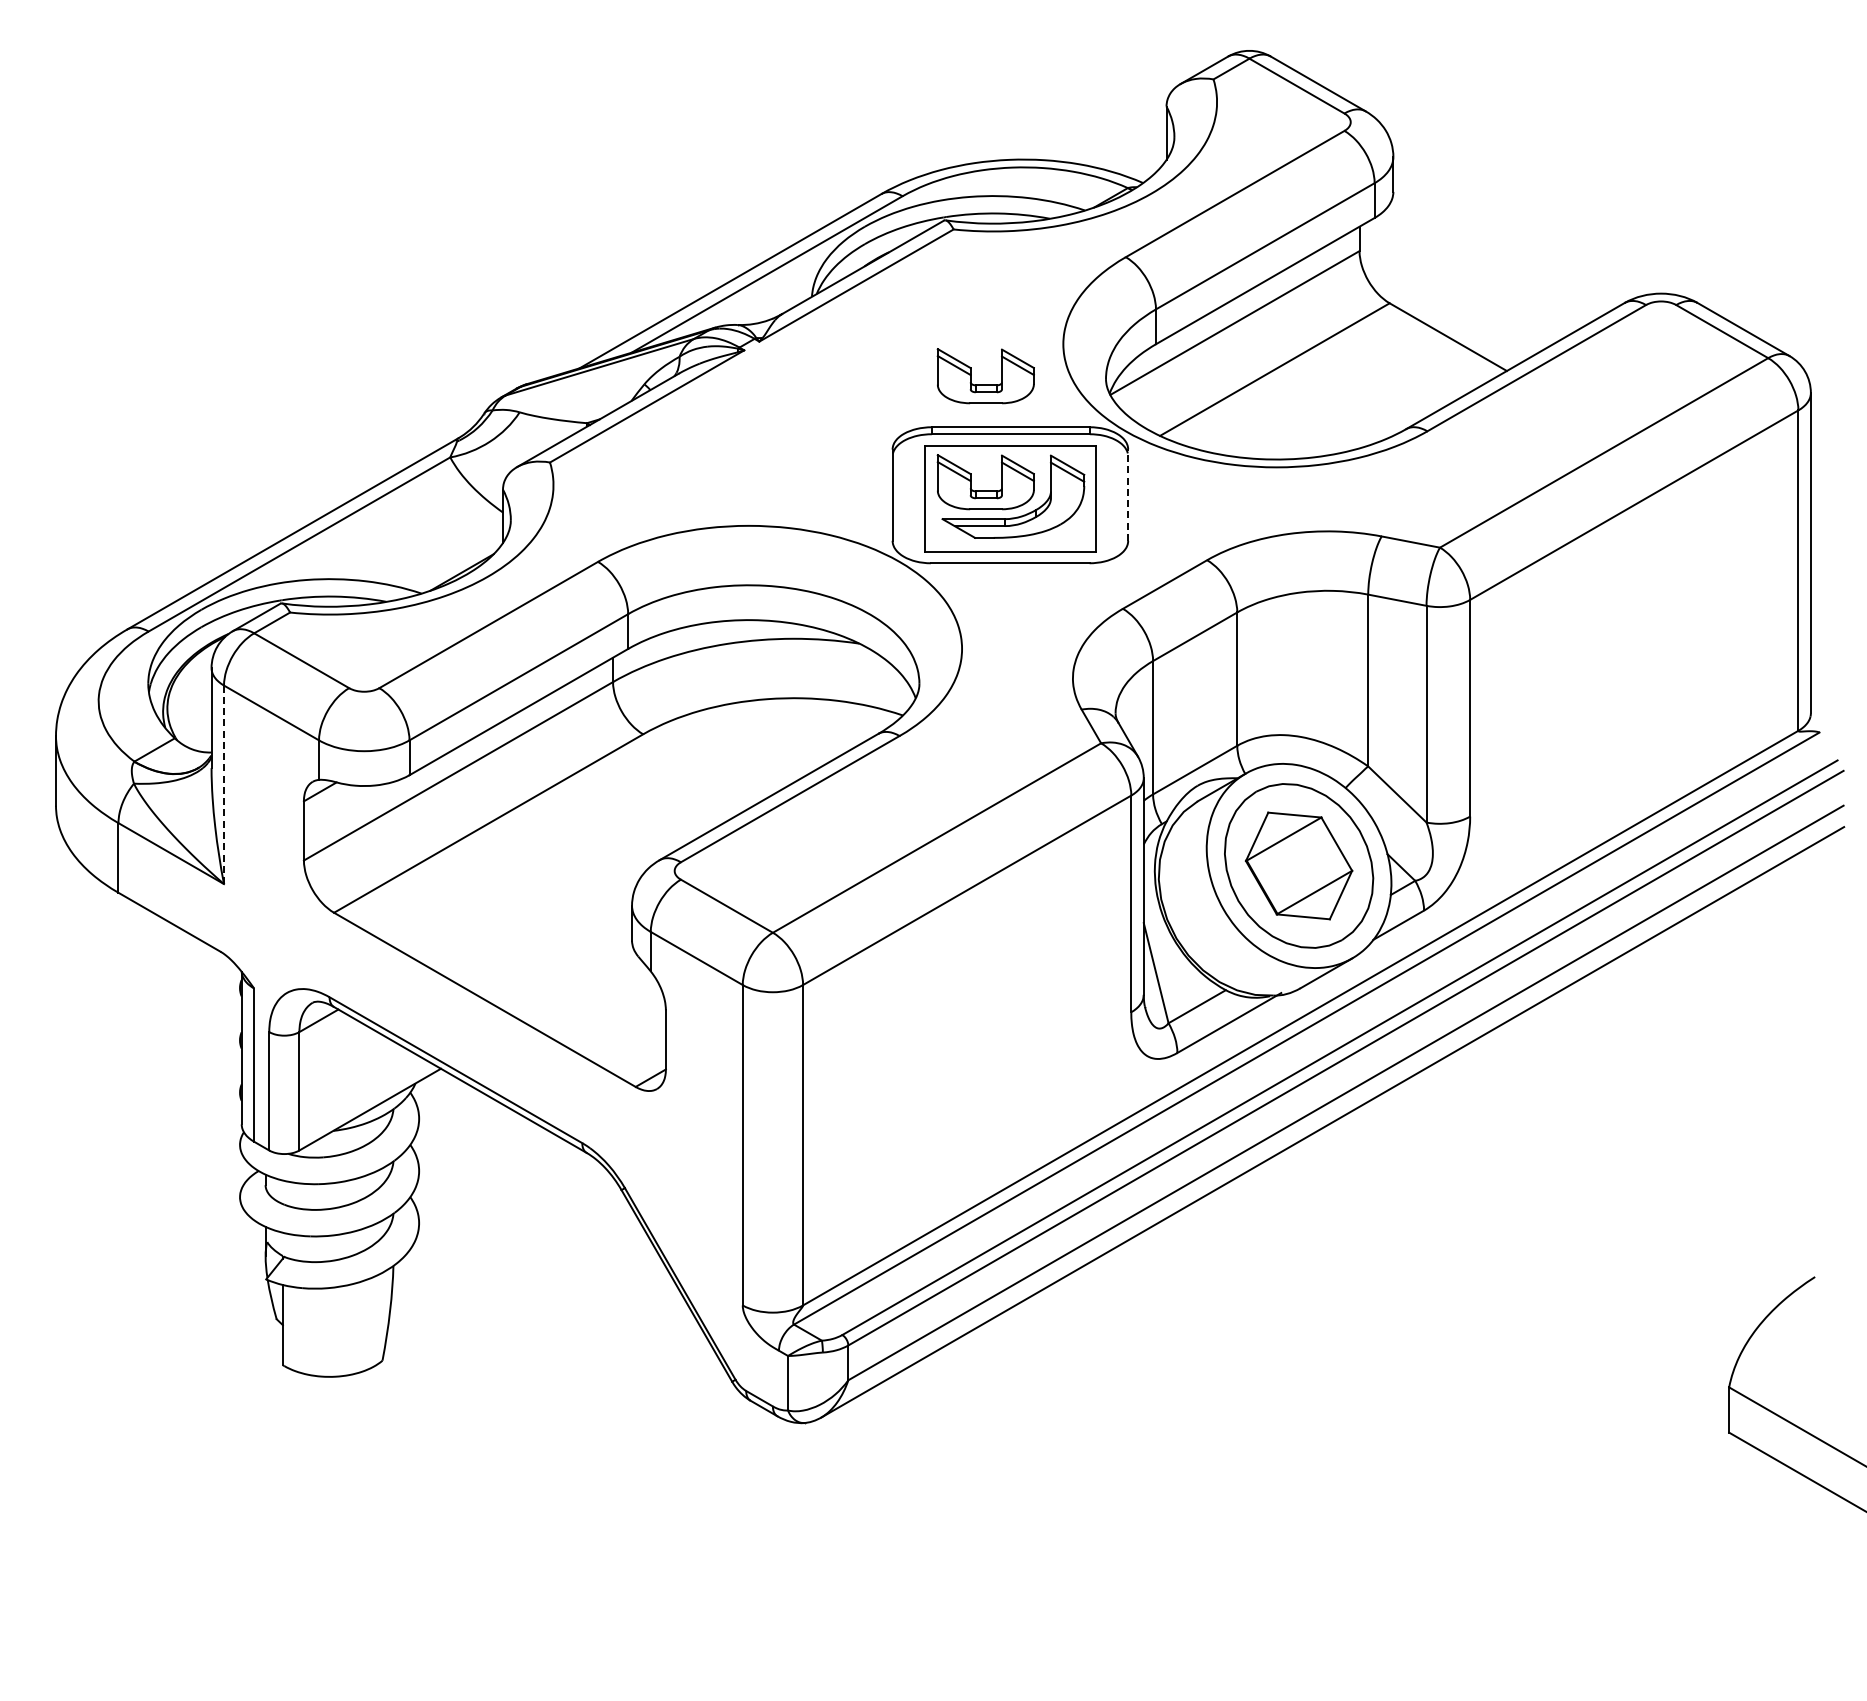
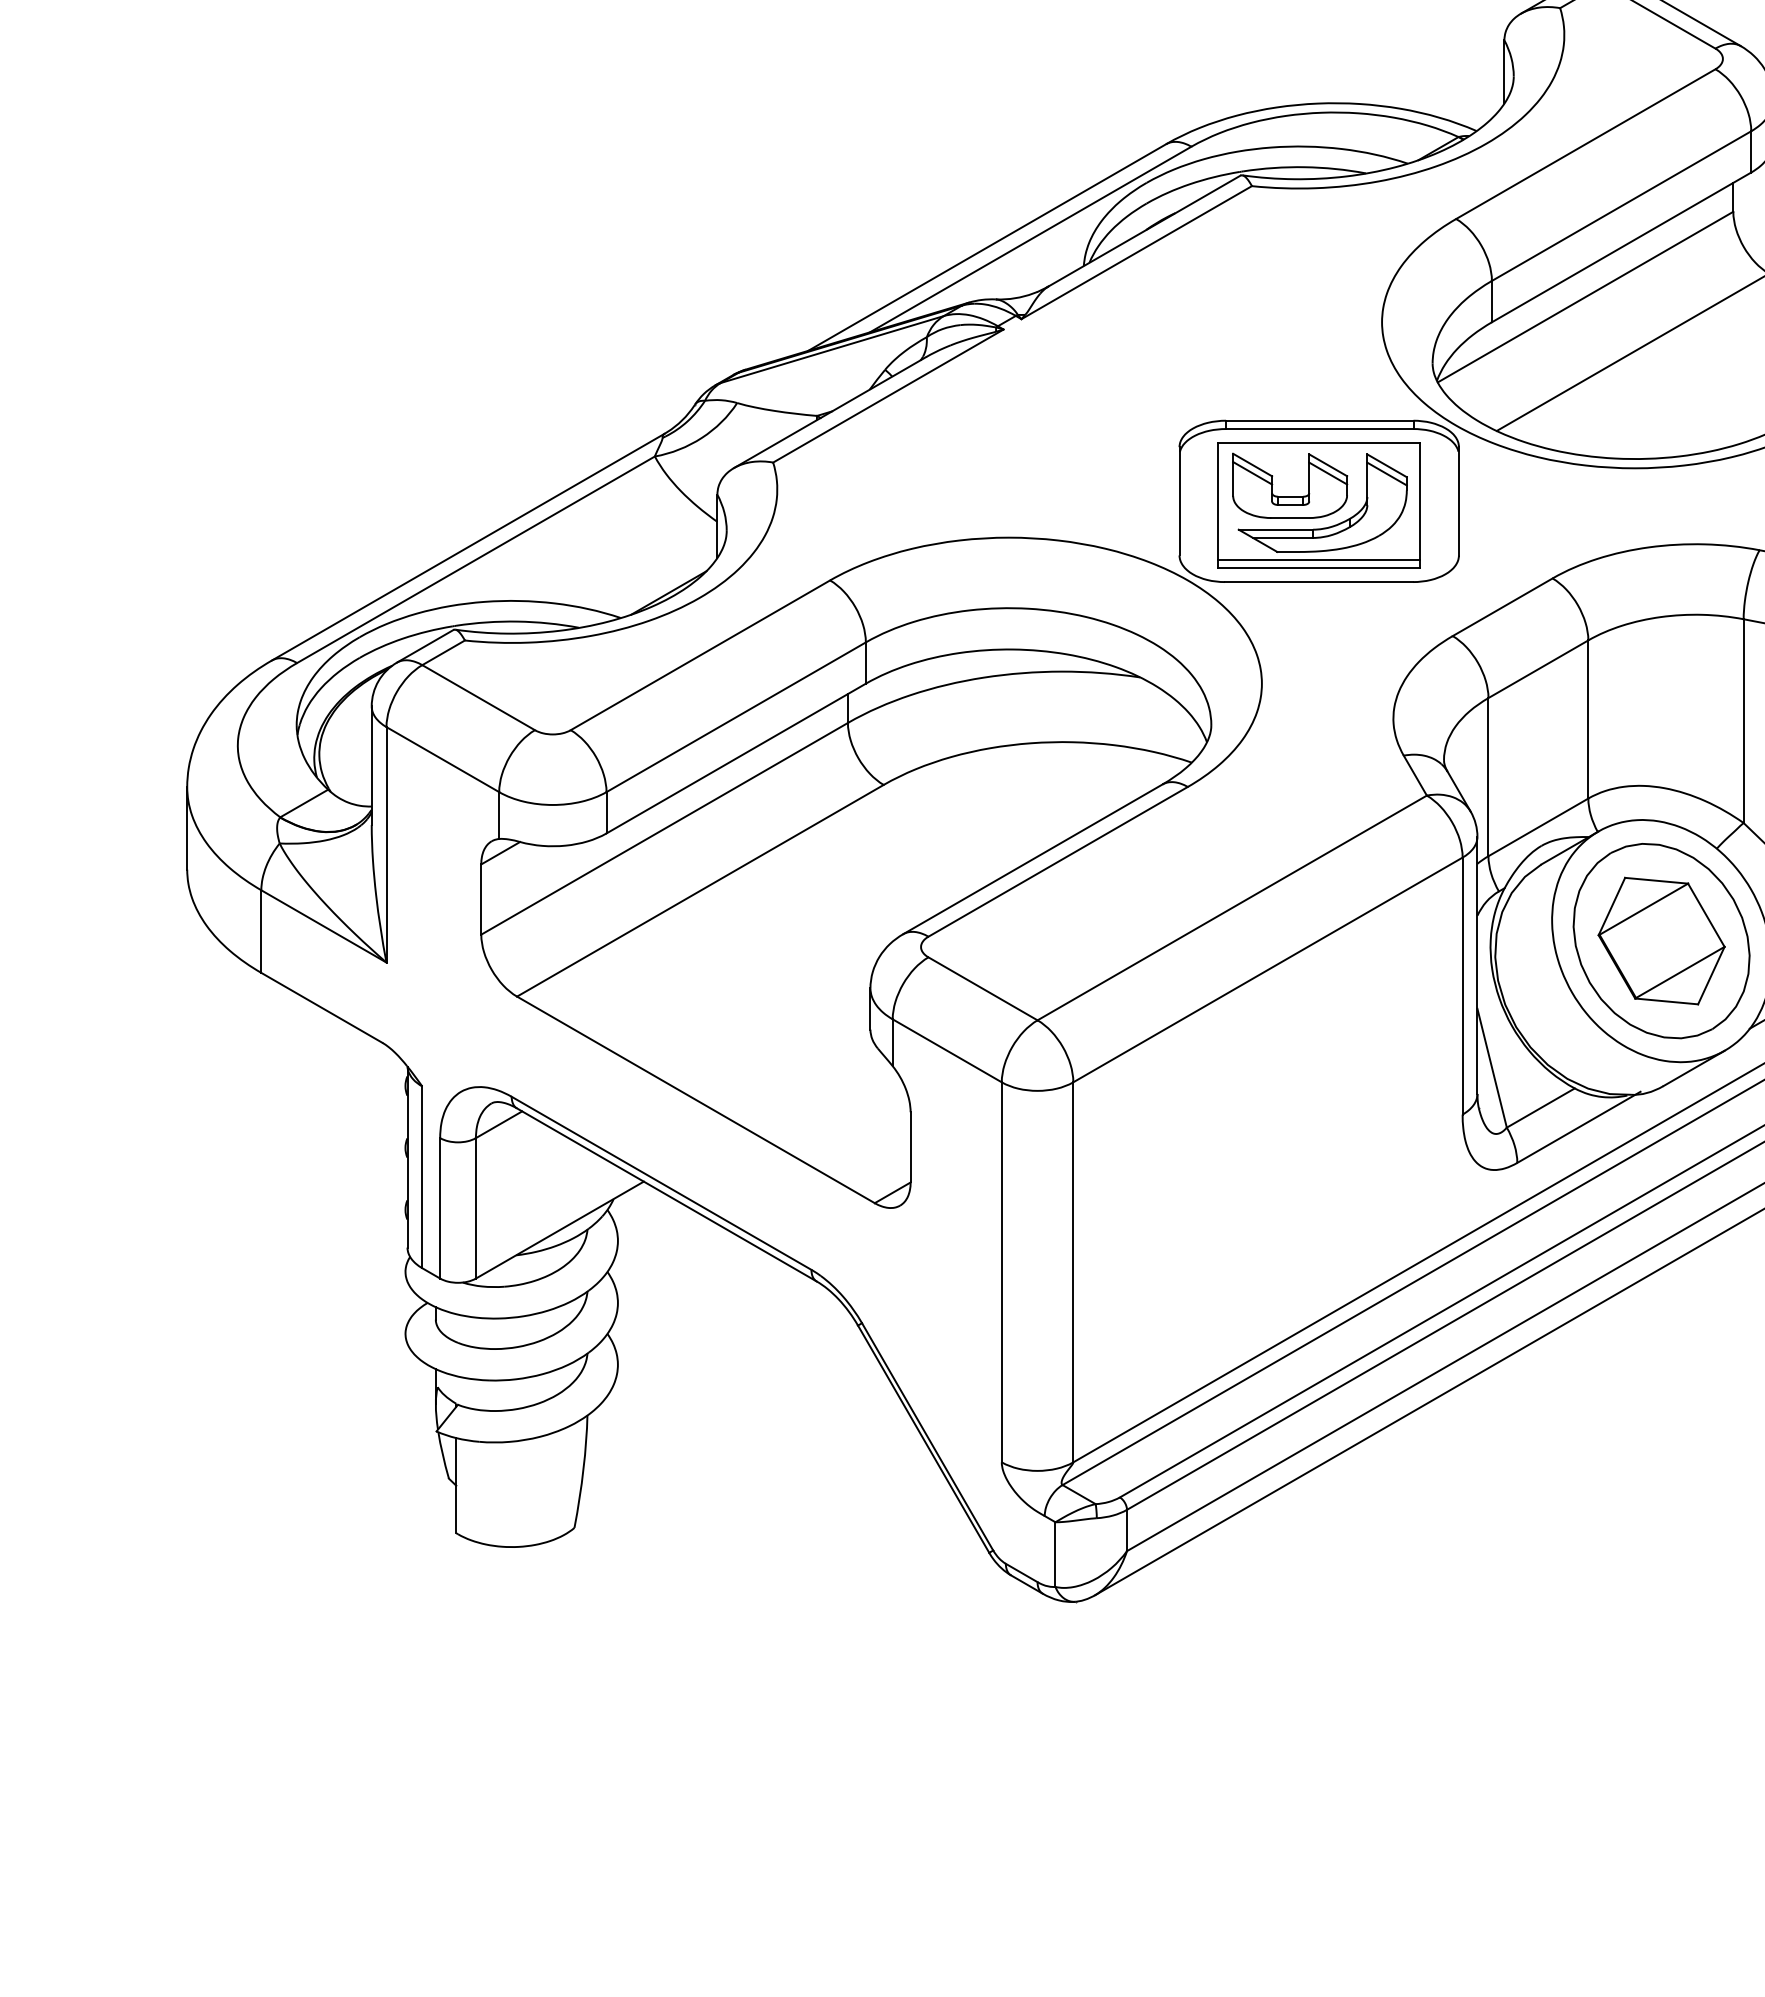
part: (985, 384) -> (1289, 370), removed
line: (1128, 495) -> (1459, 501), dashed -> solid
line: (1010, 544) -> (1319, 559), added
line: (224, 785) -> (387, 845), dashed -> solid

